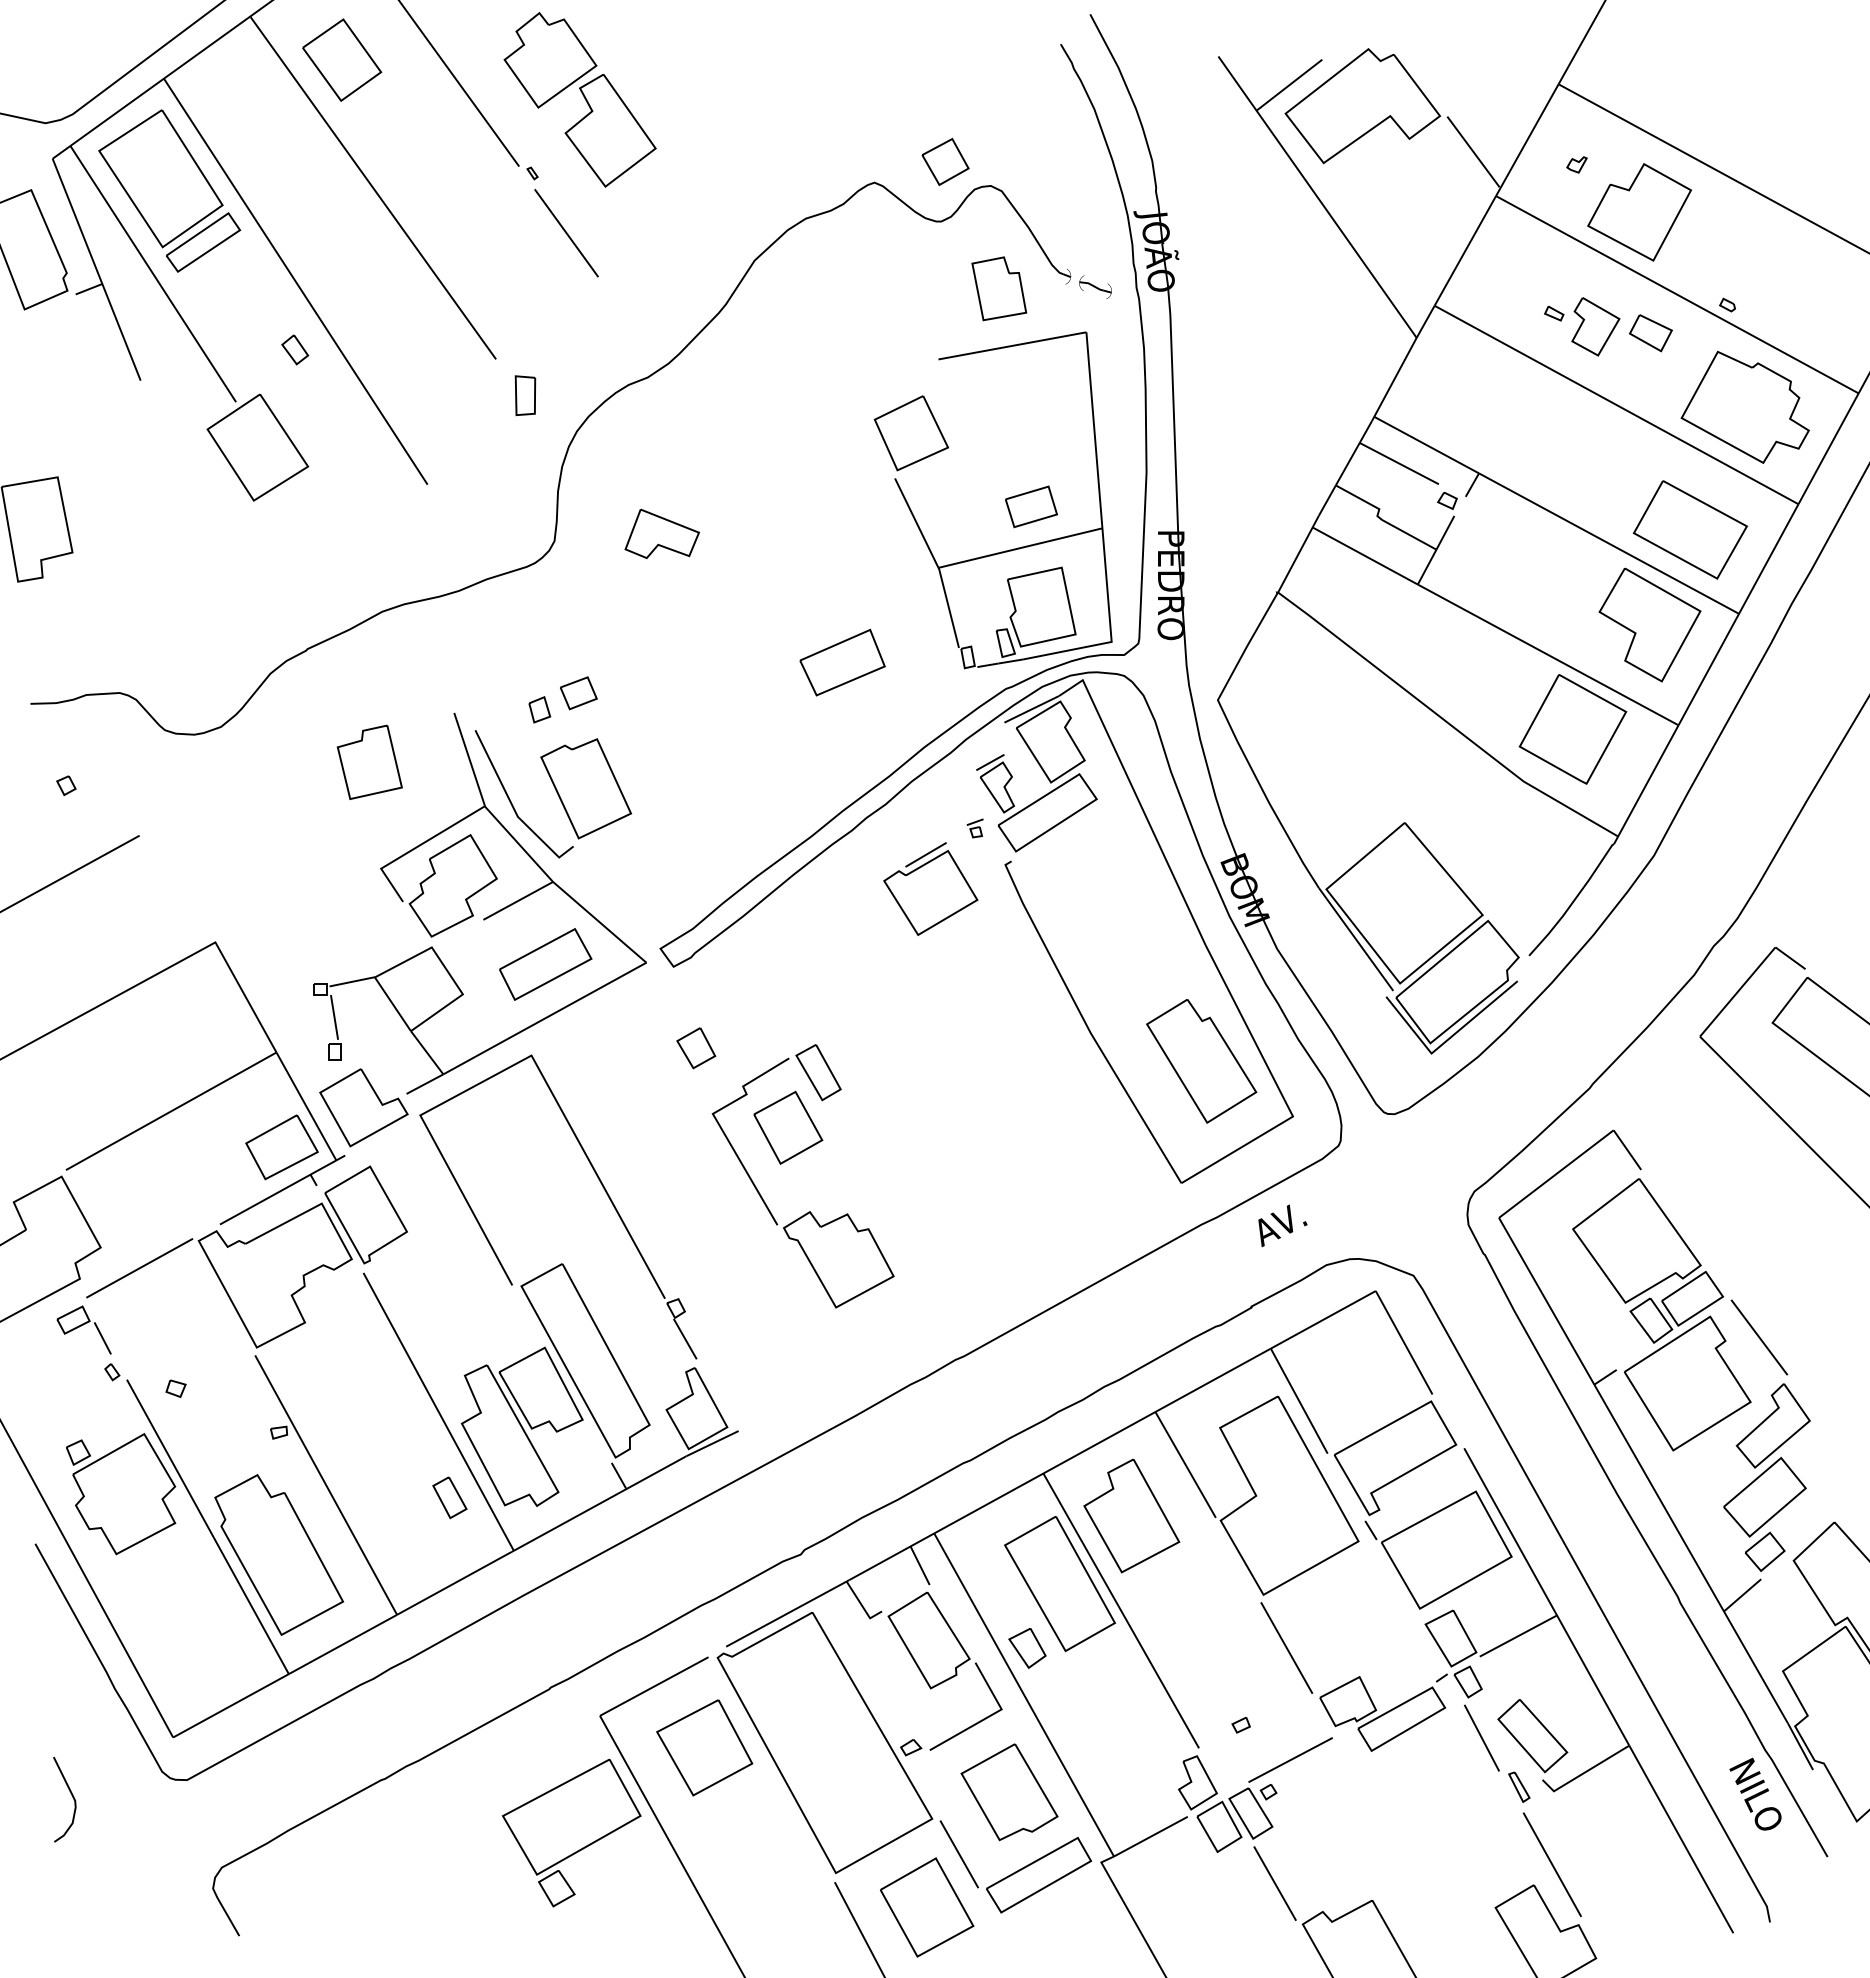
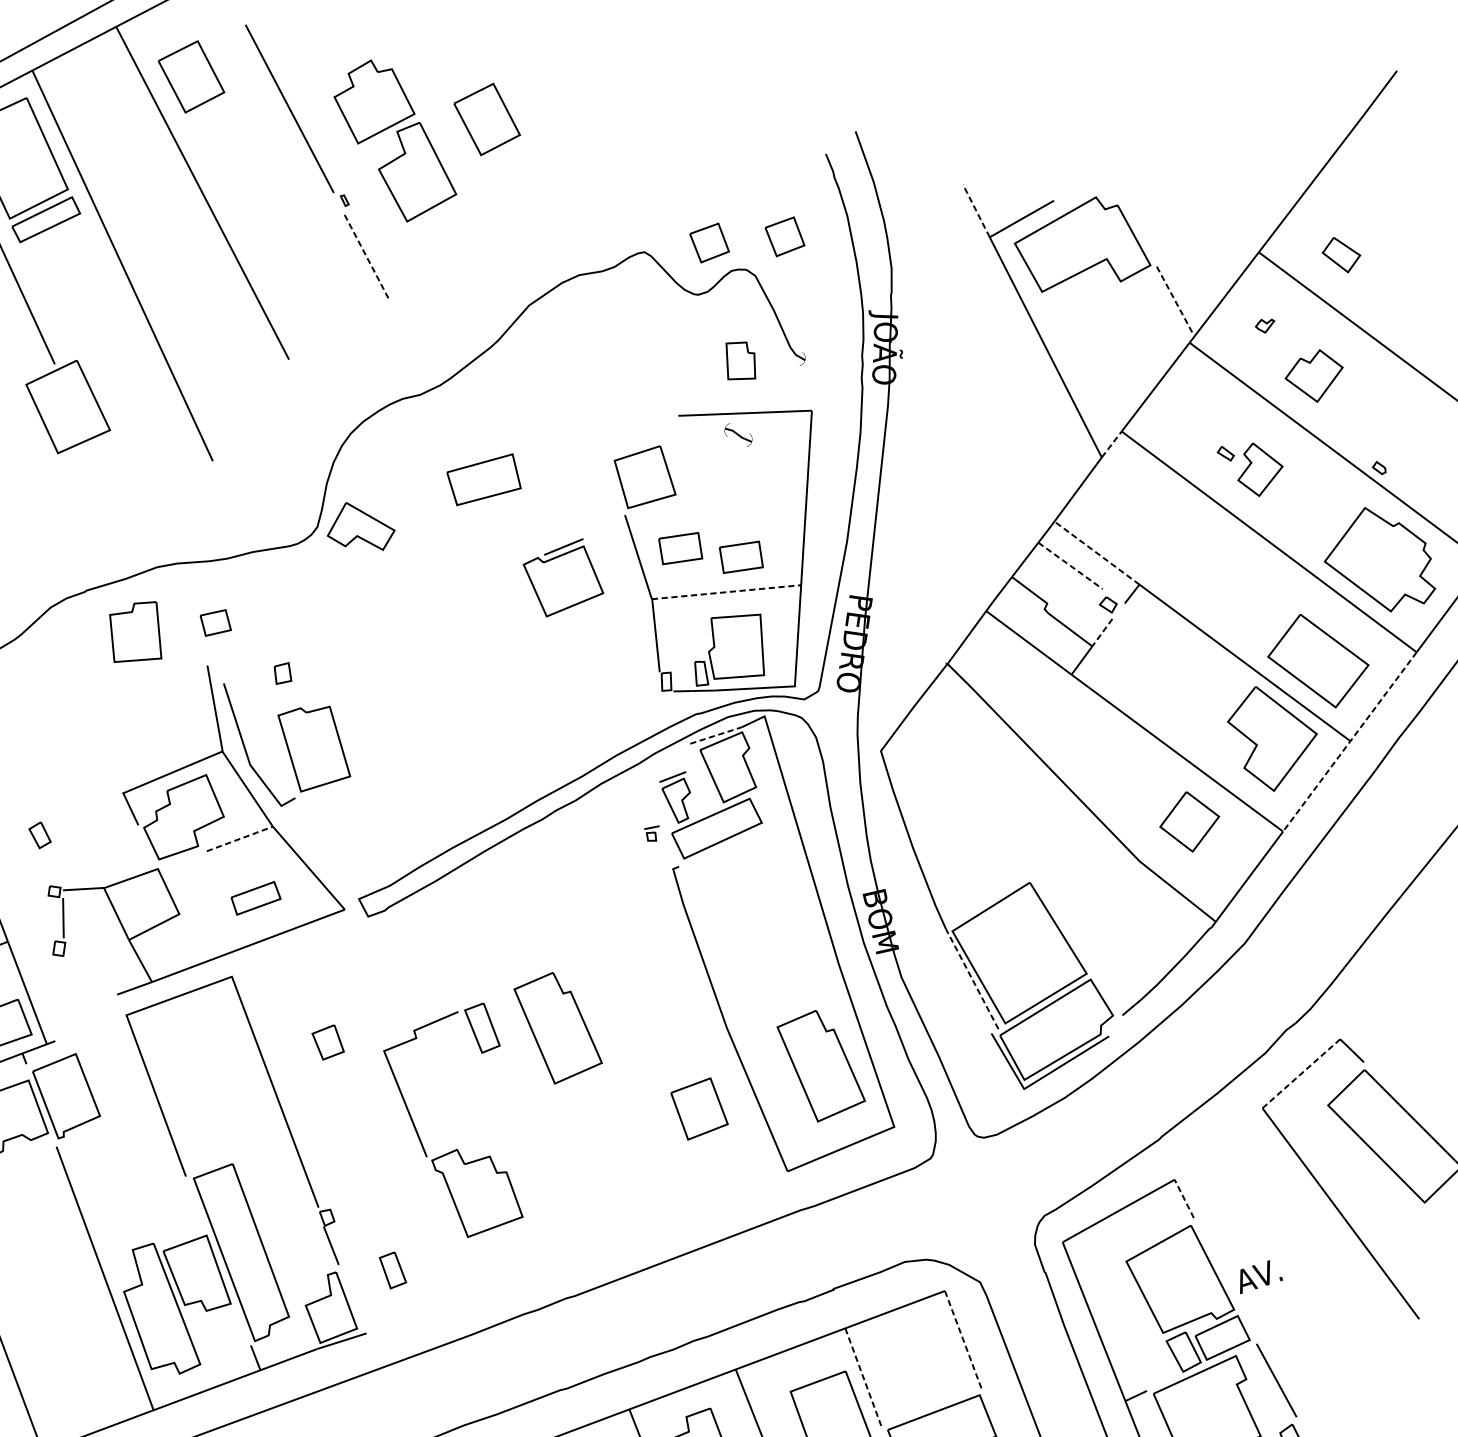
part: (678, 59) -> (487, 118), added
line: (1237, 83) -> (976, 210), solid -> dashed
part: (1028, 142) -> (785, 236), added
line: (1473, 151) -> (1175, 300), solid -> dashed
part: (1639, 212) -> (1313, 375), size x0.6
line: (566, 233) -> (366, 257), solid -> dashed
part: (1095, 286) -> (738, 434), moved
part: (999, 288) -> (741, 361), size x0.7
line: (1425, 321) -> (1111, 444), solid -> dashed
part: (1650, 333) -> (1340, 255), moved
part: (295, 349) -> (40, 835), moved
part: (525, 395) -> (310, 395), removed
line: (1426, 445) -> (1096, 553), solid -> dashed
line: (1399, 463) -> (1070, 565), solid -> dashed
part: (962, 506) -> (680, 548), added
part: (661, 533) -> (361, 526), moved
line: (1445, 533) -> (1102, 633), solid -> dashed
line: (1020, 547) -> (726, 591), solid -> dashed
line: (1738, 614) -> (1349, 741), solid -> dashed
part: (842, 662) -> (484, 479), moved
part: (578, 693) -> (215, 623), moved
line: (1032, 709) -> (716, 735), solid -> dashed
part: (1572, 729) -> (1189, 821), size x0.6
part: (369, 761) -> (136, 631), moved
part: (930, 888) -> (563, 577), moved
line: (518, 900) -> (240, 838), solid -> dashed
line: (1355, 939) -> (971, 979), solid -> dashed
part: (545, 964) -> (255, 898), size x0.6
line: (1738, 991) -> (1302, 1073), solid -> dashed
part: (696, 1048) -> (328, 1042), moved
part: (902, 1061) -> (557, 1029), added
part: (363, 1107) -> (77, 1001), removed
part: (788, 1127) -> (699, 1108), moved
line: (1627, 1149) -> (1184, 1198), solid -> dashed
text: (1282, 1225) -> (1261, 1277), moved
line: (1404, 1343) -> (963, 1340), solid -> dashed
line: (1299, 1401) -> (863, 1378), solid -> dashed
part: (449, 1497) -> (392, 1270), moved

